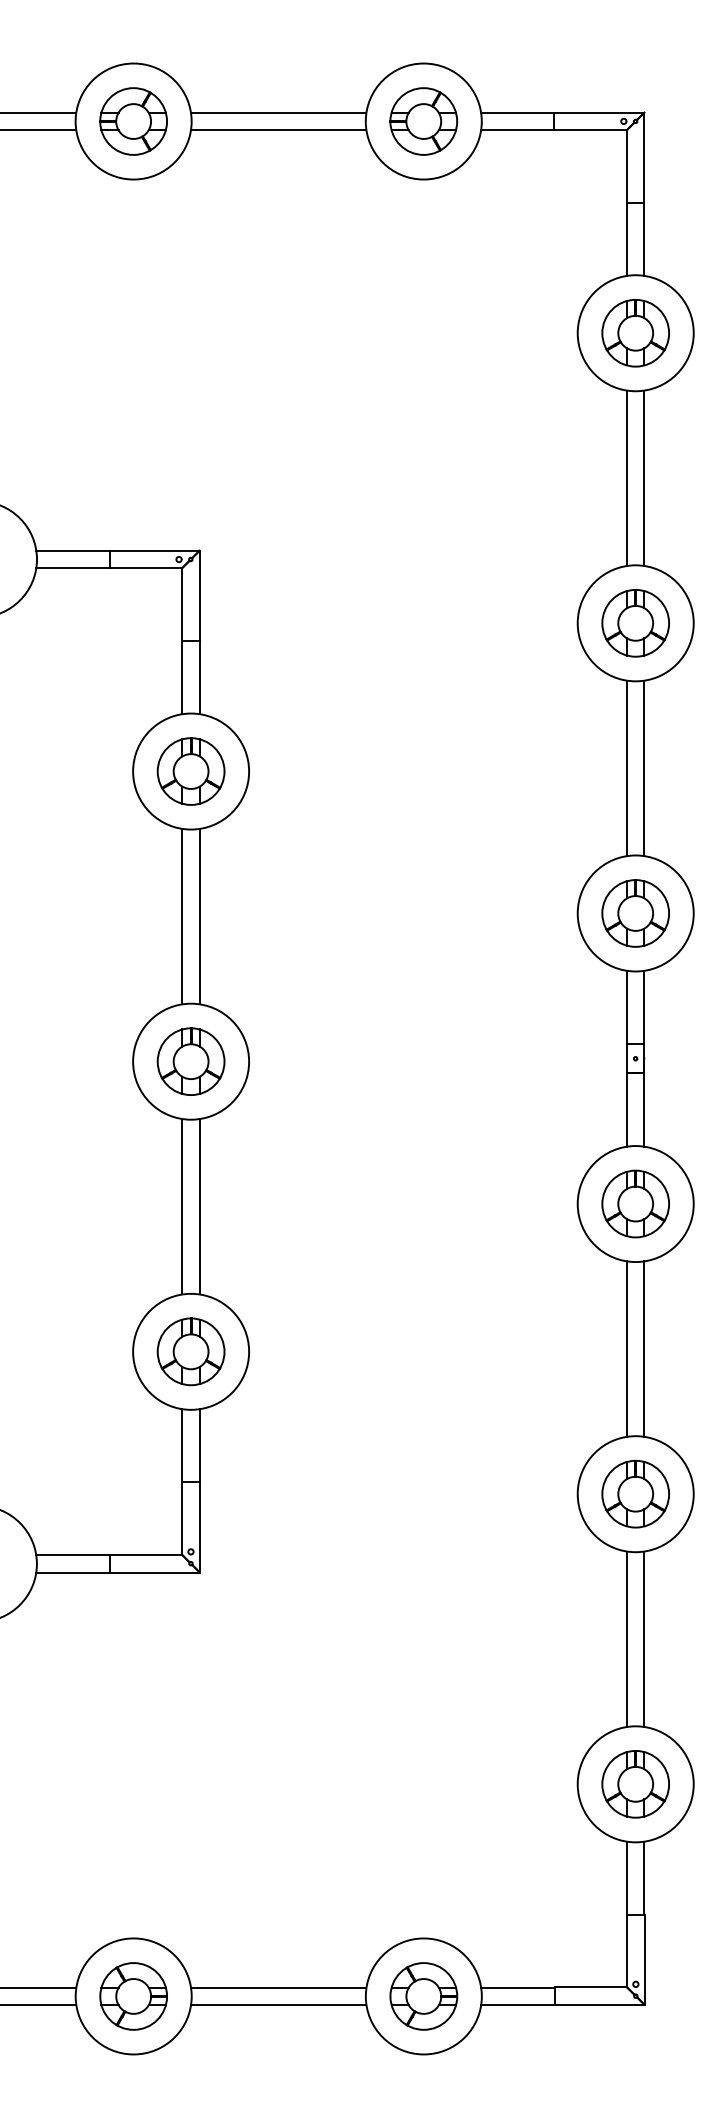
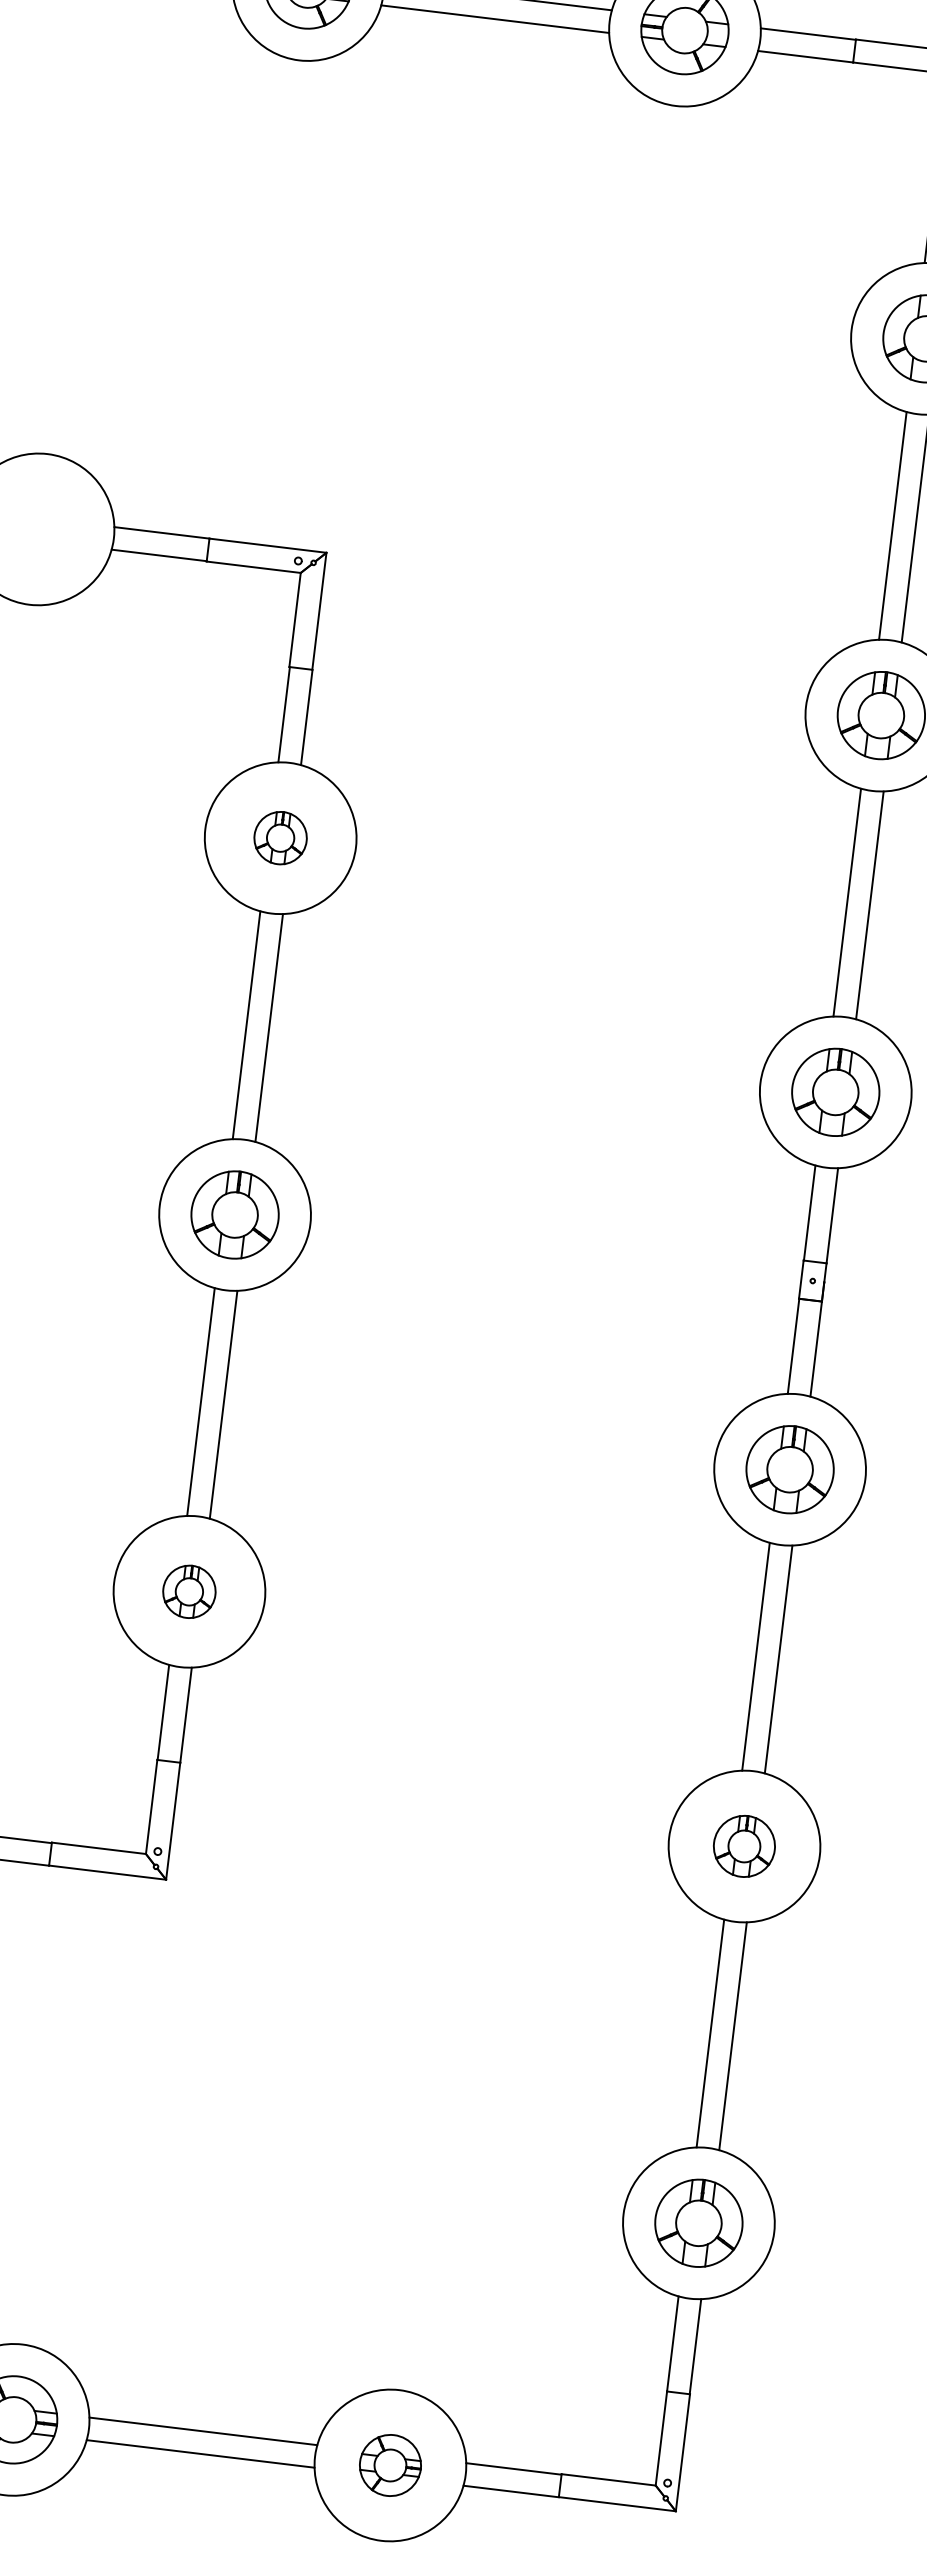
part: (190, 771) -> (279, 838), size x0.6
part: (190, 1351) -> (188, 1591), size x0.6
part: (635, 1493) -> (744, 1845), size x0.7
part: (423, 1996) -> (389, 2465), size x0.7

